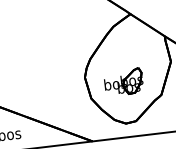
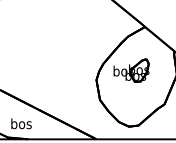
part: (123, 82) -> (131, 70), moved

